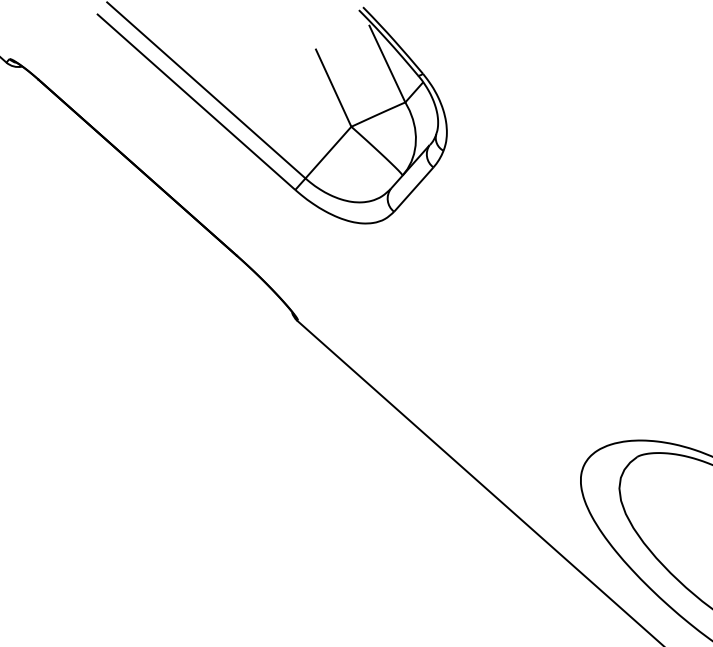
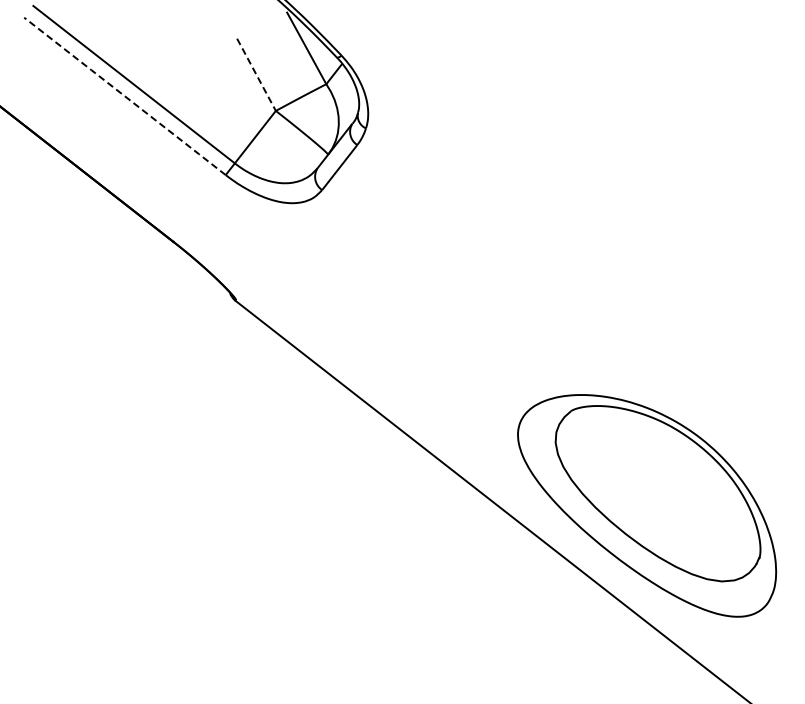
line: (333, 87) -> (256, 74), solid -> dashed
line: (196, 102) -> (125, 96), solid -> dashed

